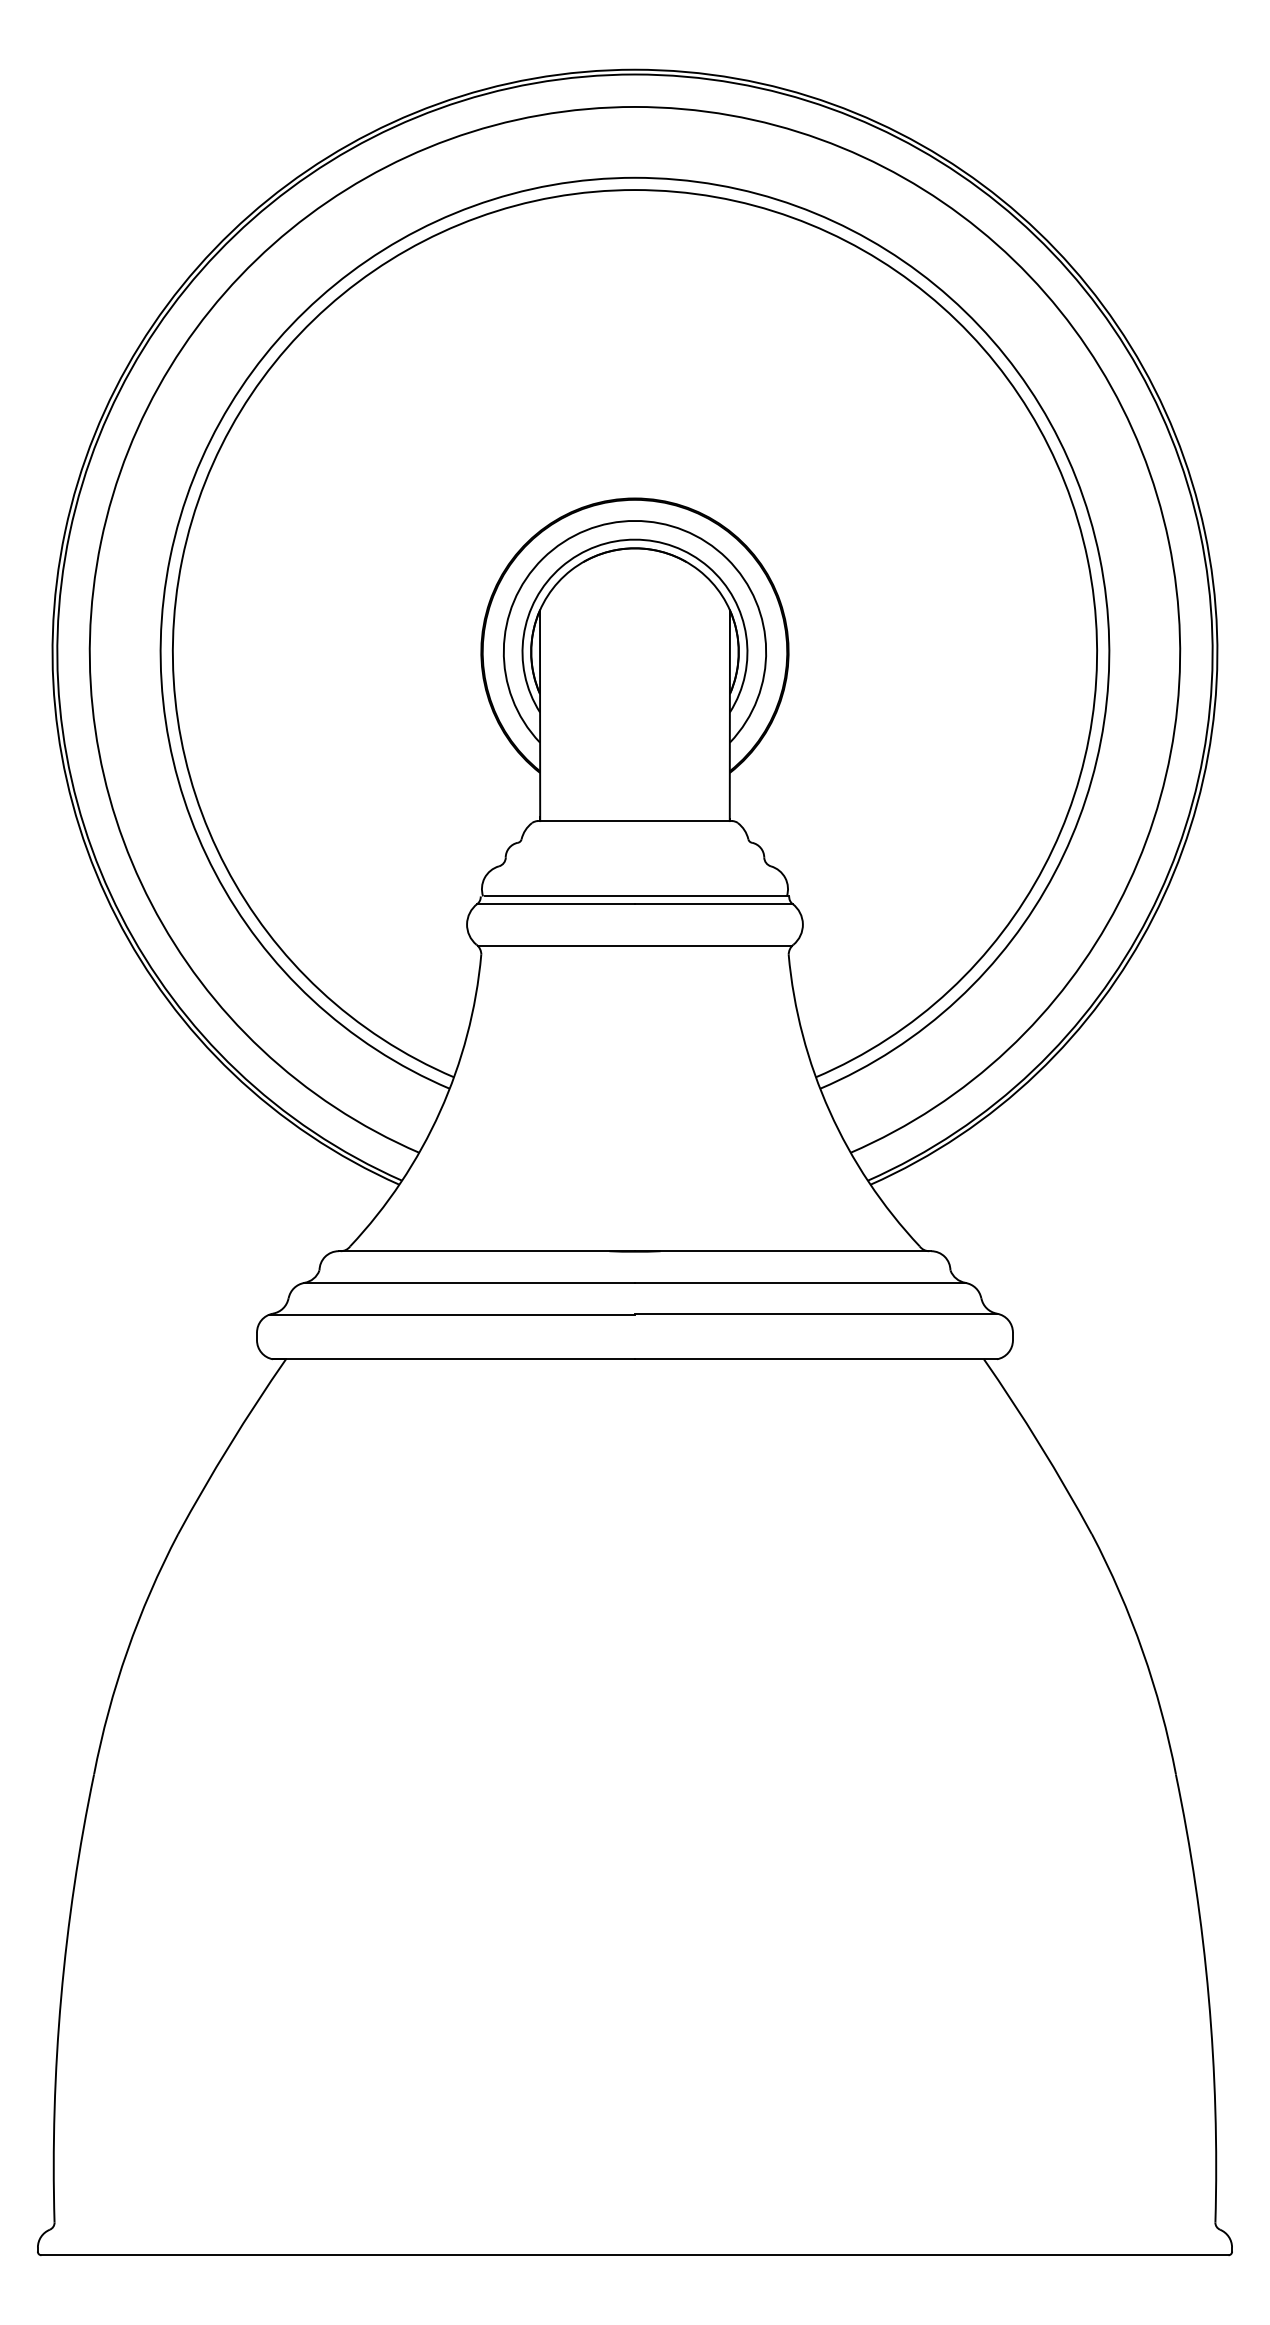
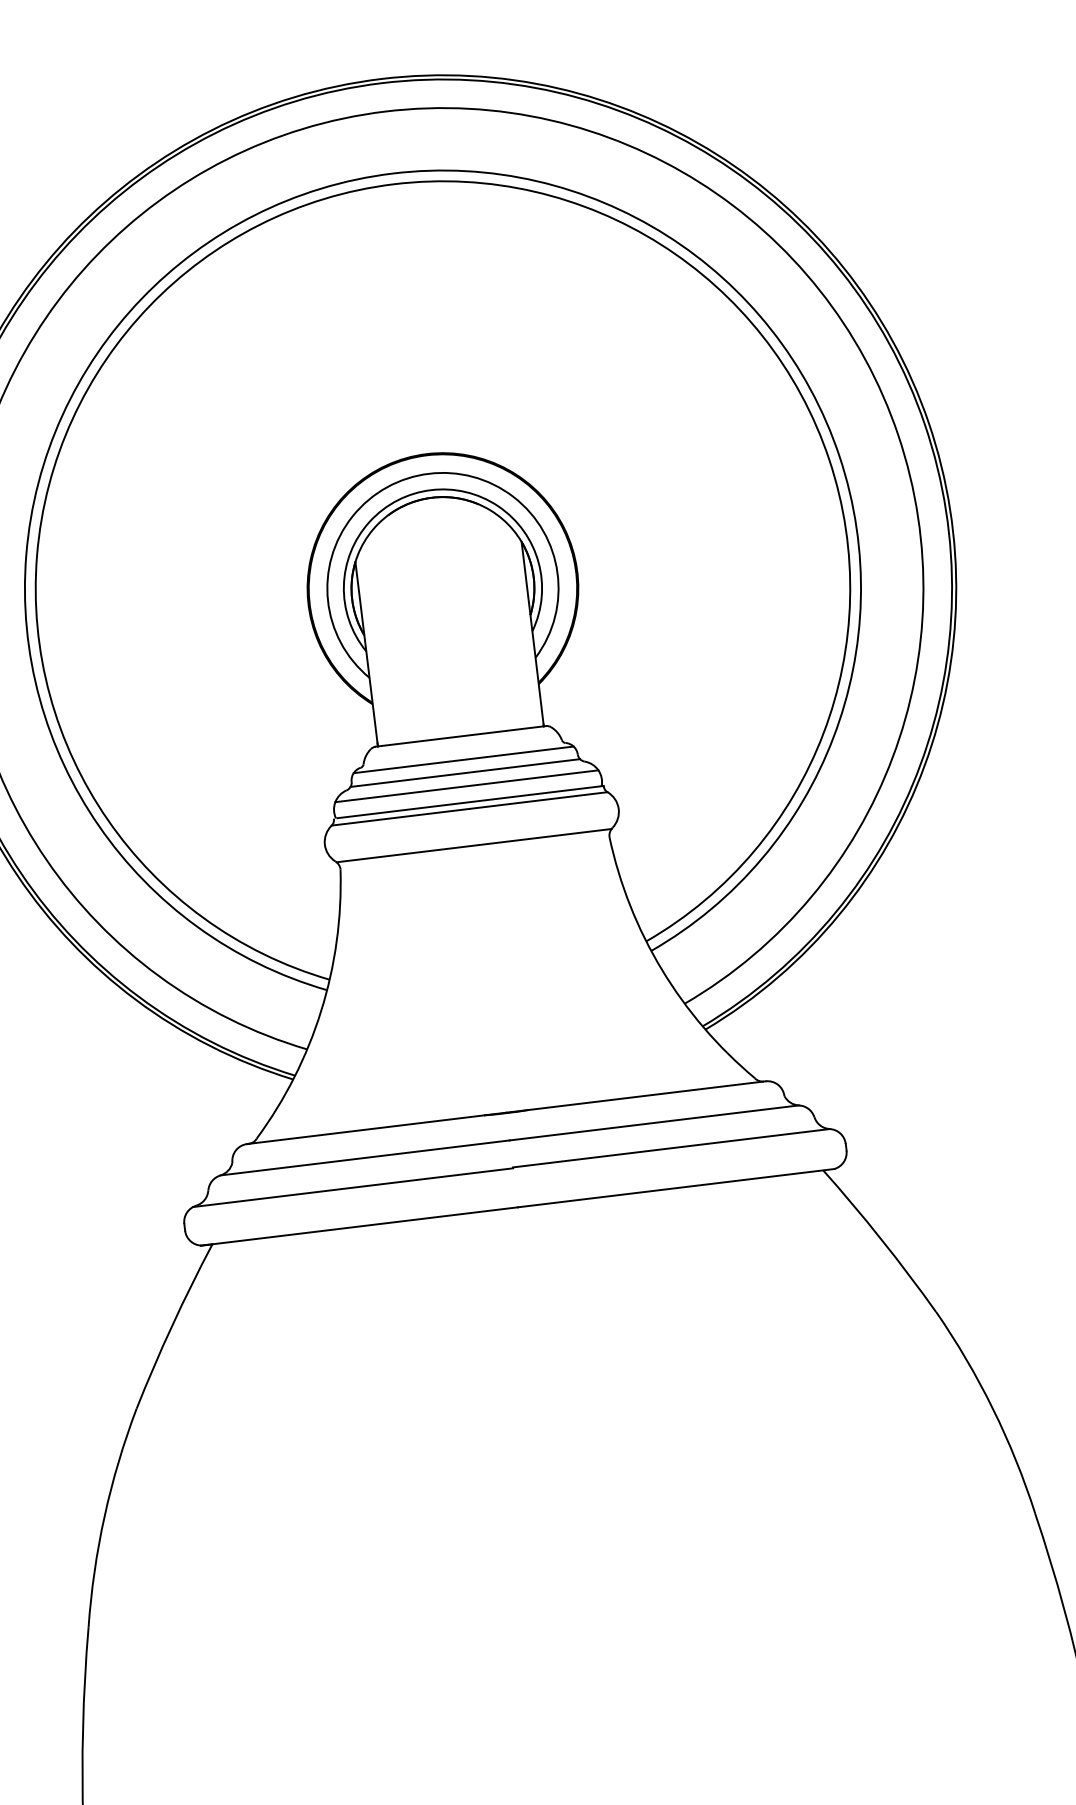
line: (634, 847) -> (463, 759), added
line: (634, 863) -> (464, 773), added
line: (634, 878) -> (466, 786), added

